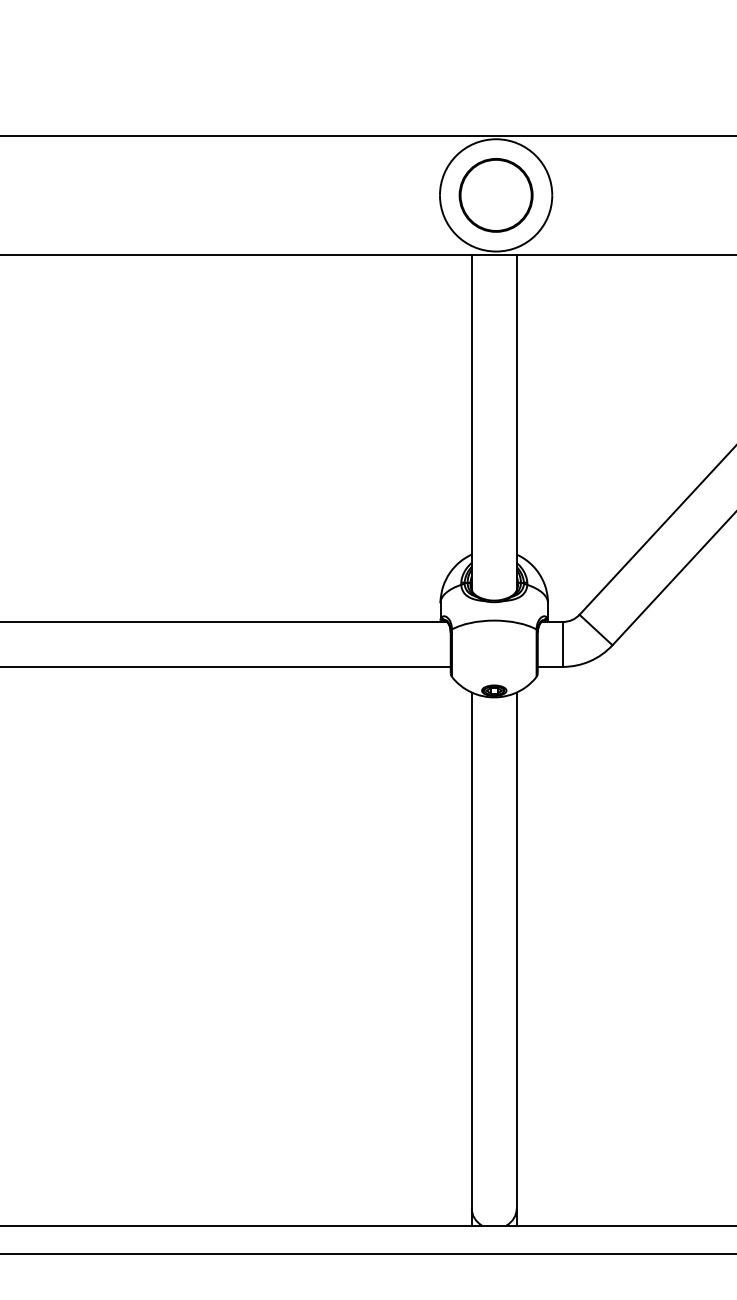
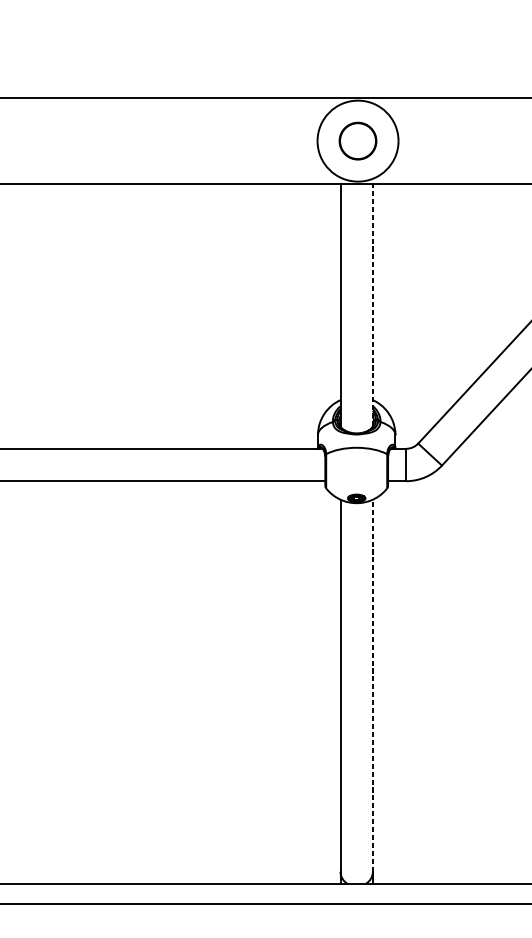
part: (495, 195) -> (357, 141), size x0.7
line: (516, 422) -> (372, 304), solid -> dashed
line: (516, 950) -> (372, 685), solid -> dashed

